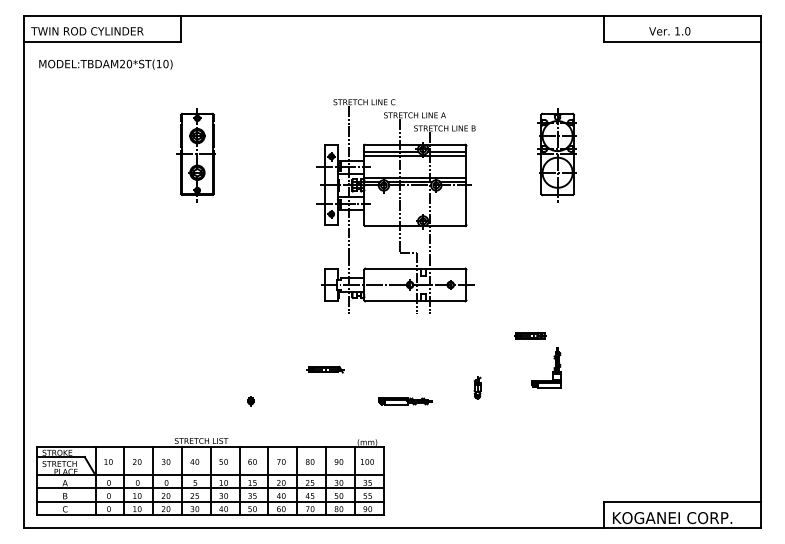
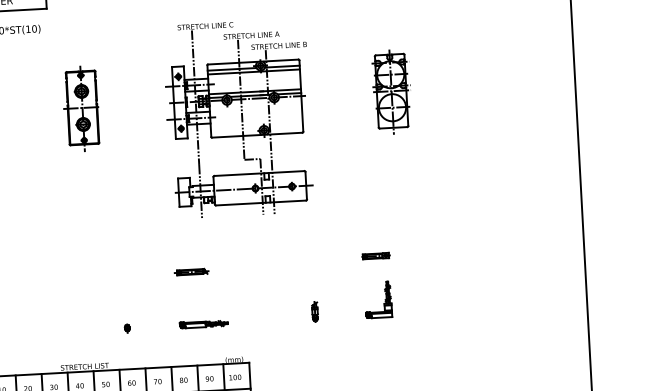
part: (195, 155) -> (80, 109), moved
part: (395, 206) -> (238, 118), moved
part: (553, 367) -> (384, 299), moved
part: (325, 369) -> (191, 271), moved
part: (477, 387) -> (314, 311), moved
part: (405, 401) -> (203, 324), moved

